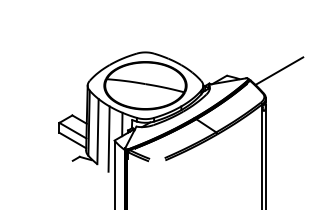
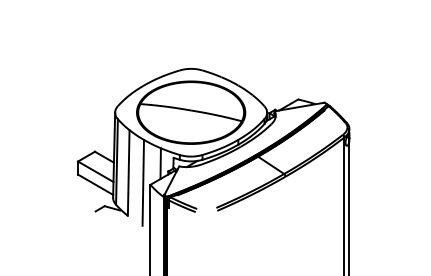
line: (278, 71) -> (366, 93), removed

